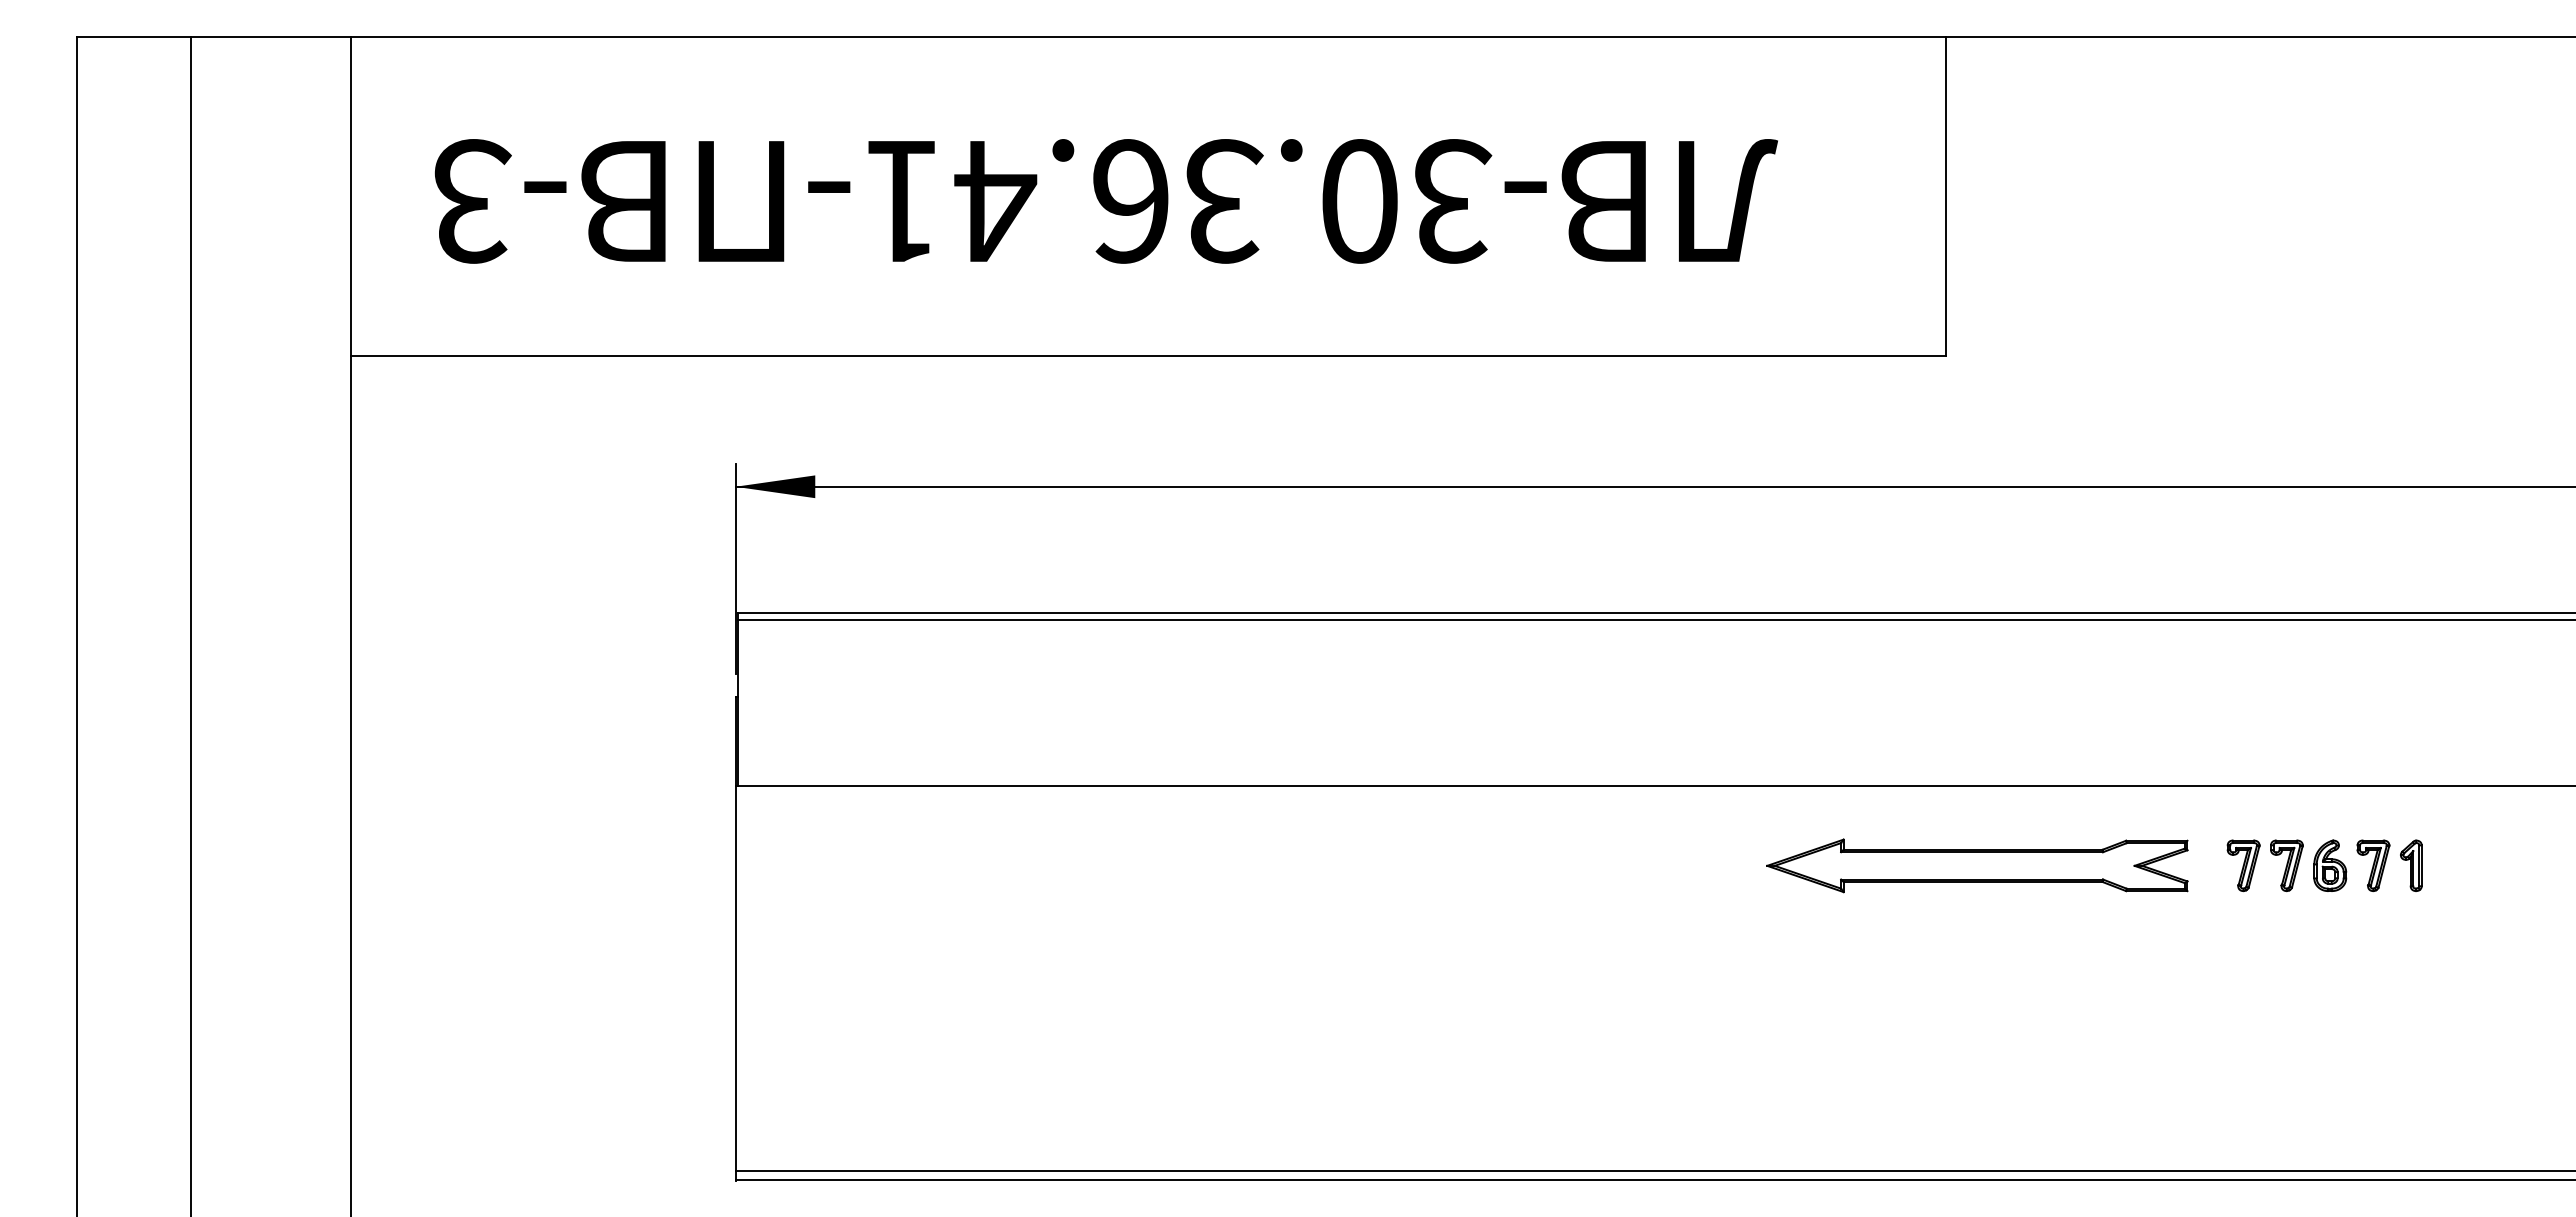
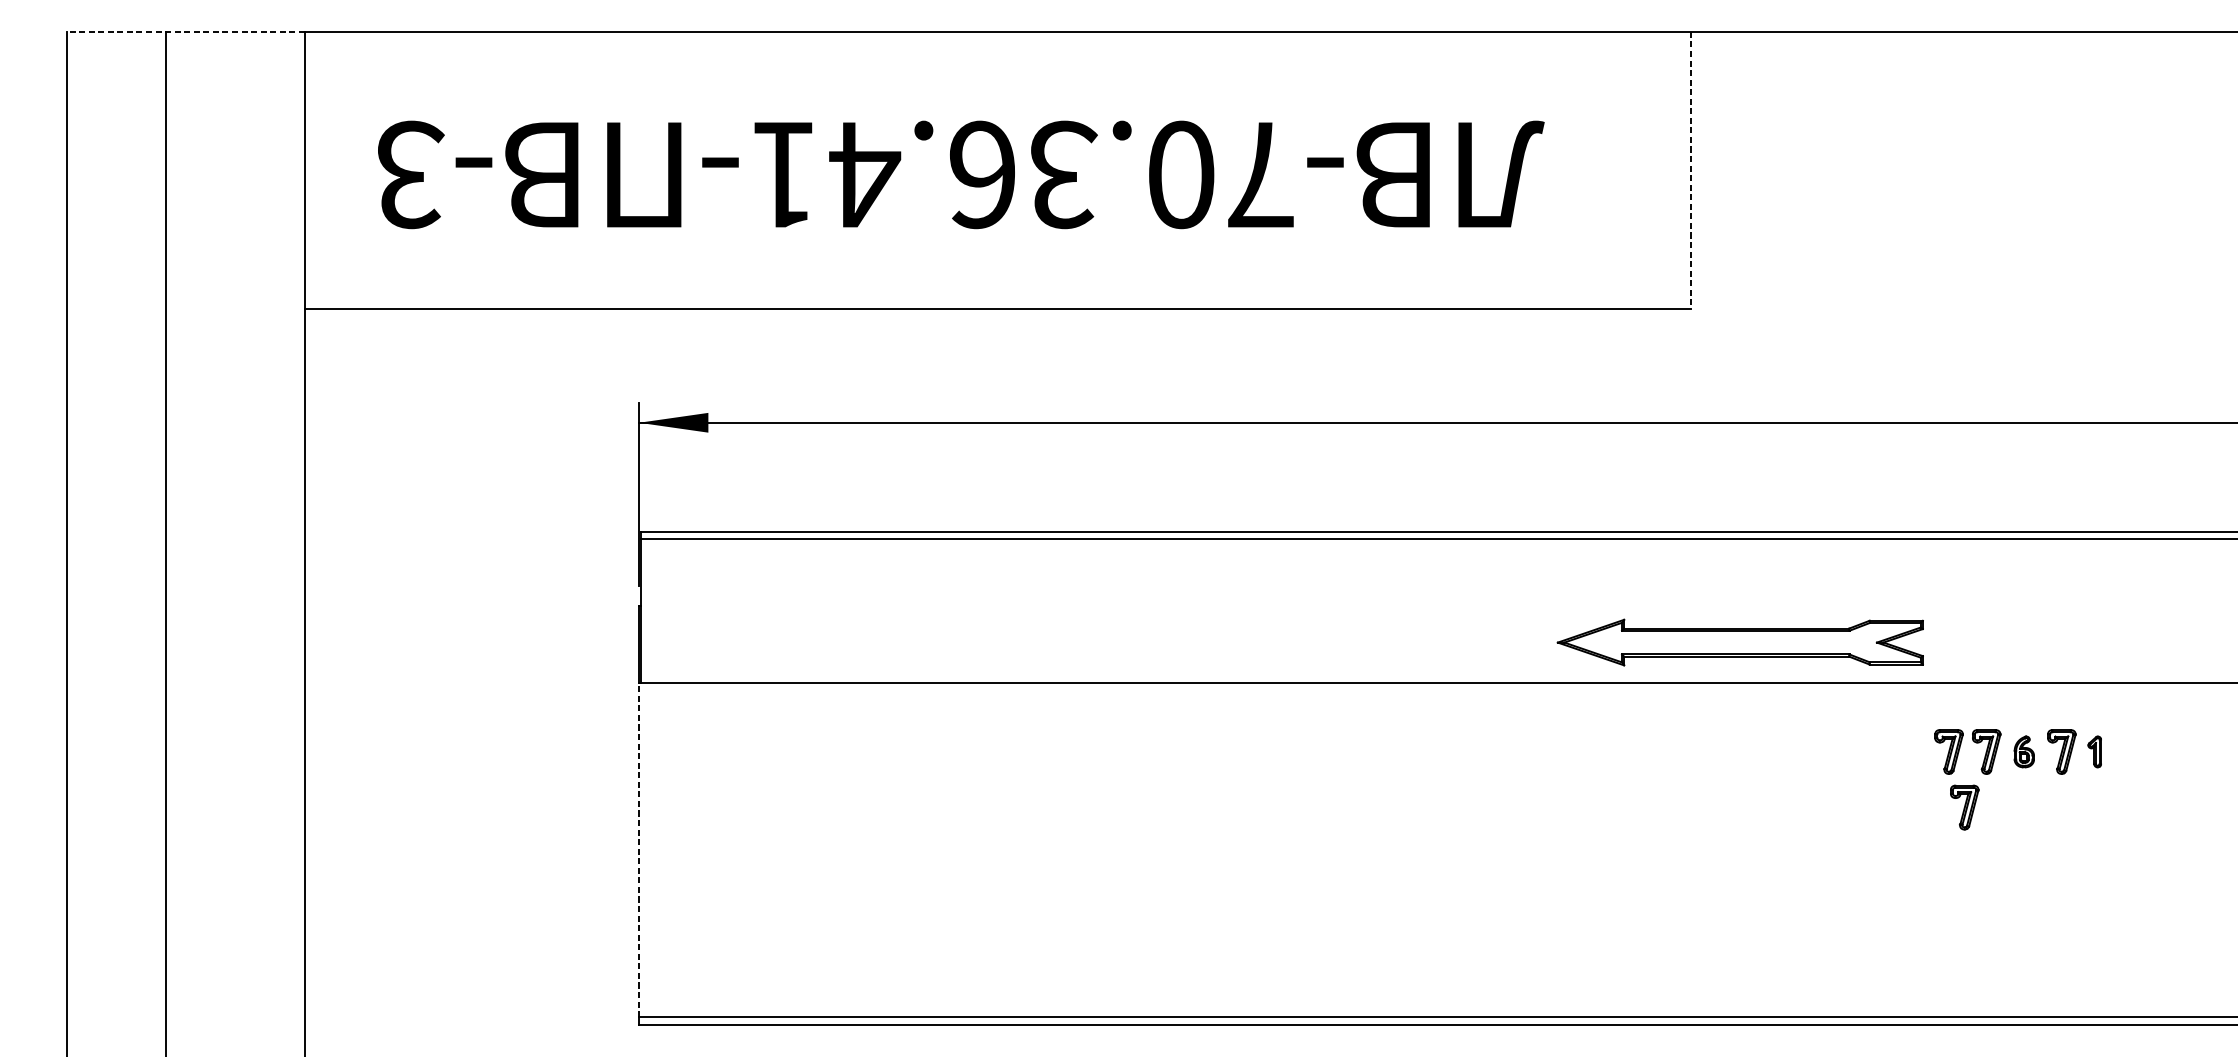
line: (214, 36) -> (186, 31), solid -> dashed
line: (1946, 196) -> (1690, 170), solid -> dashed
text: (1452, 201) -> (1261, 174), -30.36.41- -> -70.36.41-
part: (1977, 865) -> (1740, 642), moved
part: (2330, 865) -> (2024, 751), size x0.7
part: (2411, 865) -> (2094, 751), size x0.7
part: (2261, 929) -> (1964, 807), added
line: (735, 978) -> (639, 849), solid -> dashed

